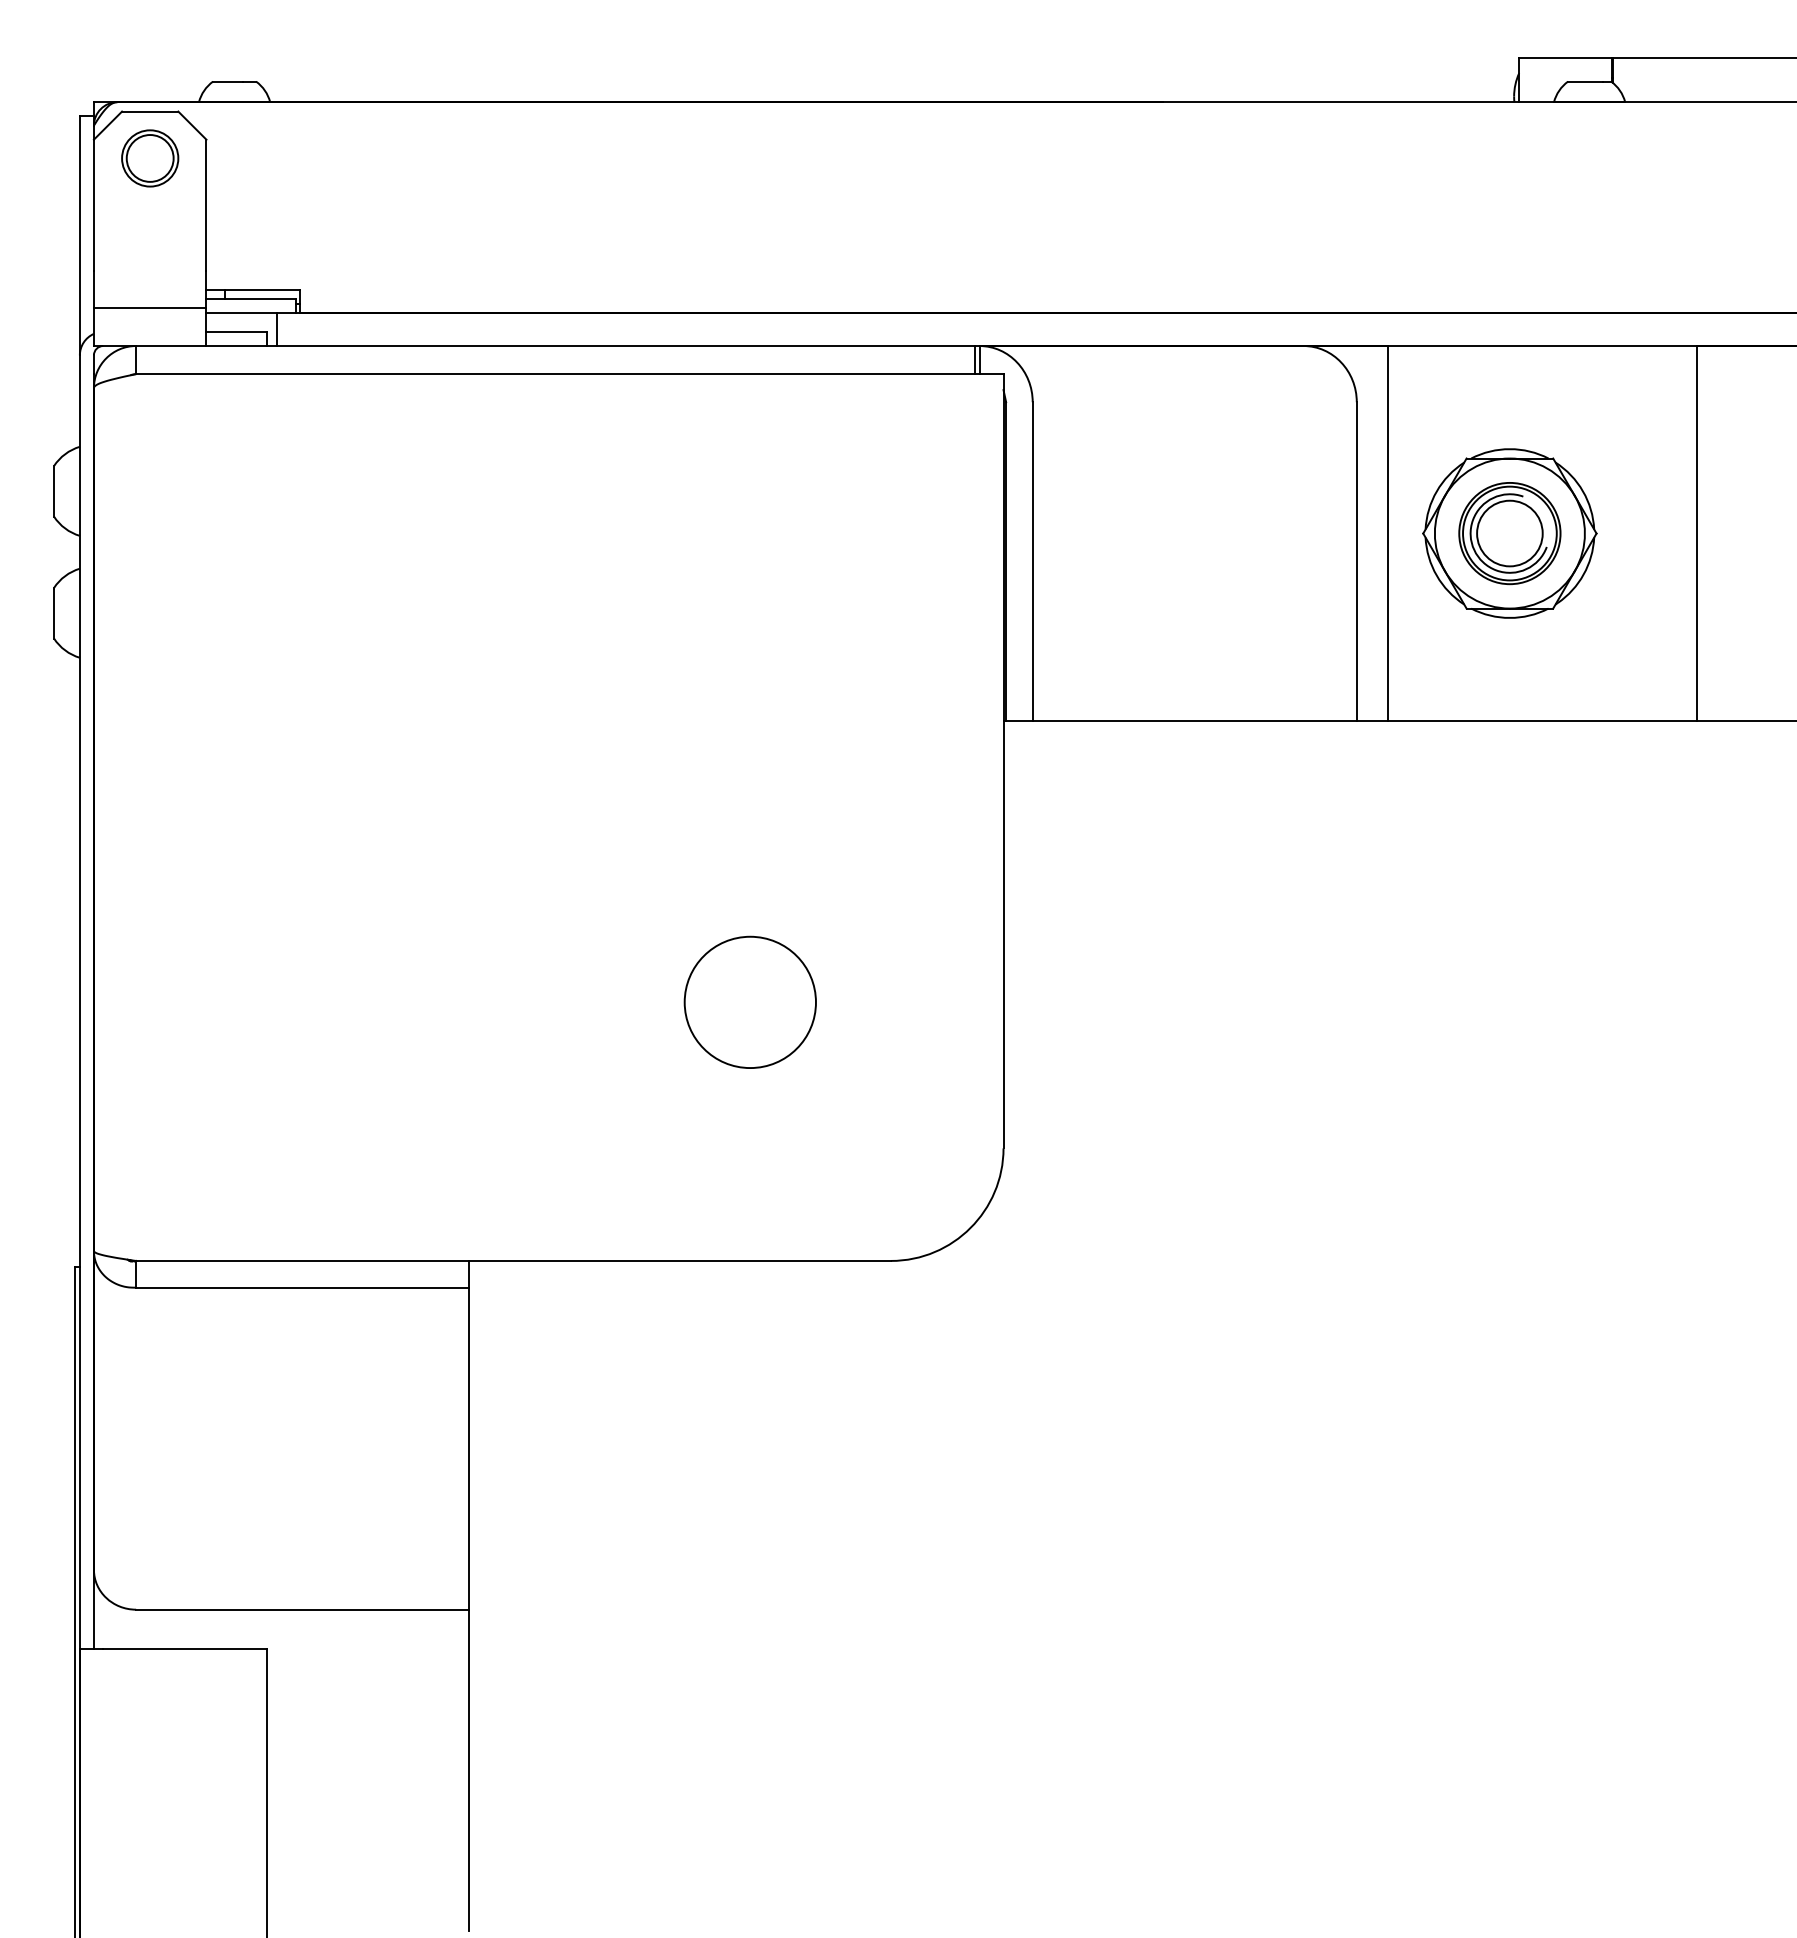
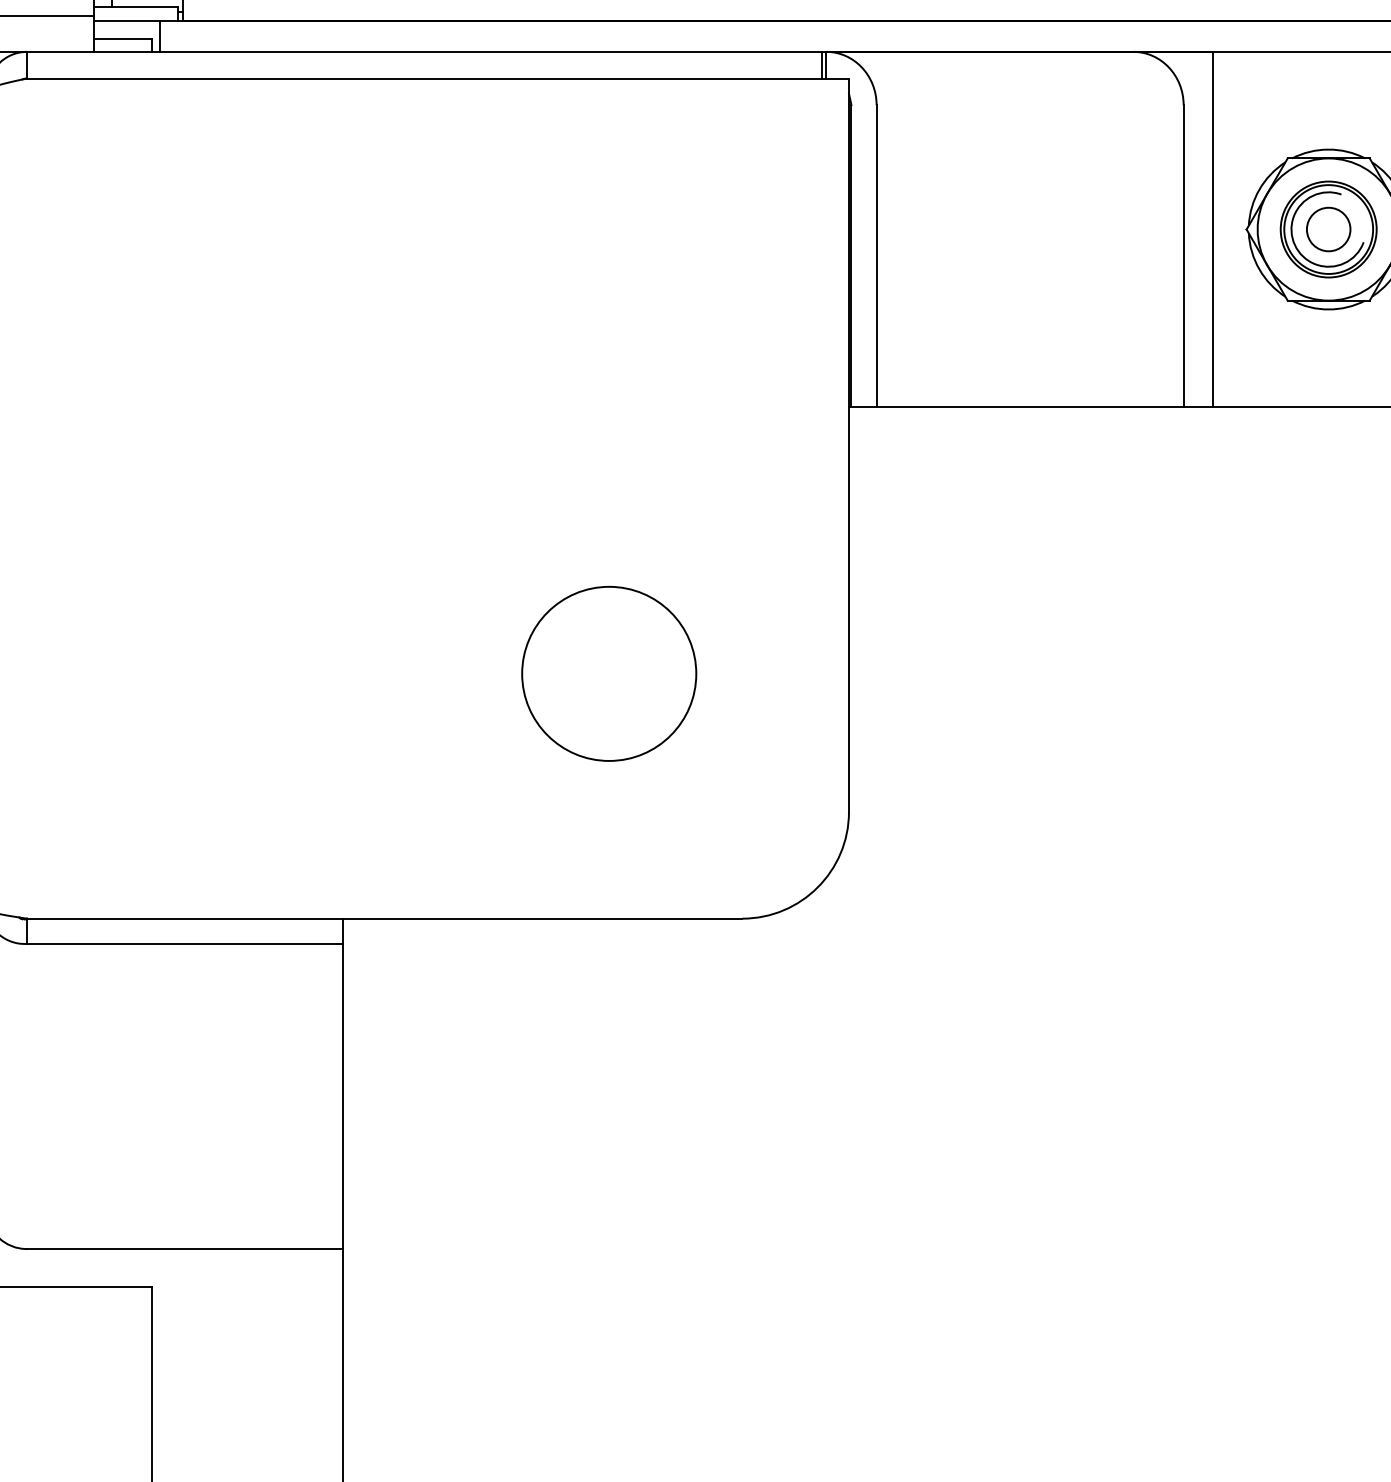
circle: (1509, 533) -> (1328, 229), size x0.7
circle: (749, 1001) -> (608, 672), size x1.4

